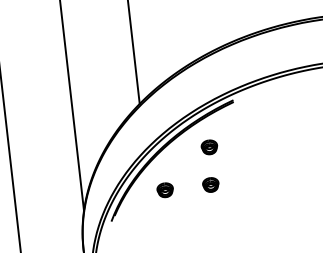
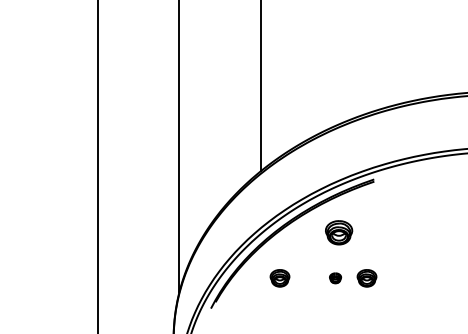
part: (209, 147) -> (338, 232), size x1.4
part: (236, 182) -> (366, 278), added
part: (210, 185) -> (335, 278), size x0.6

